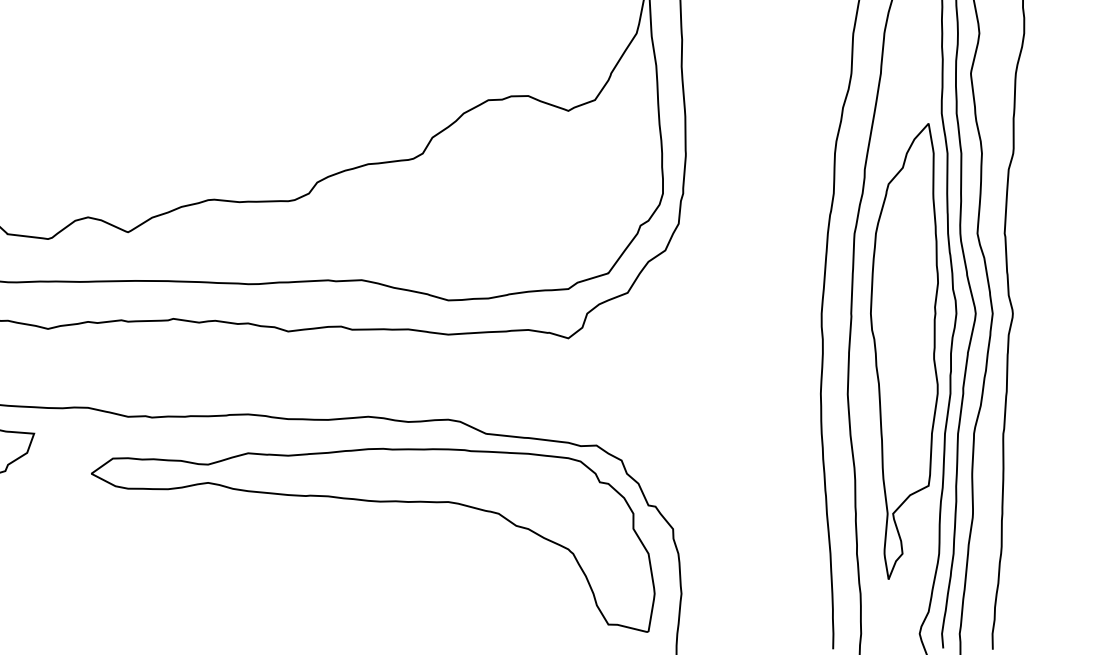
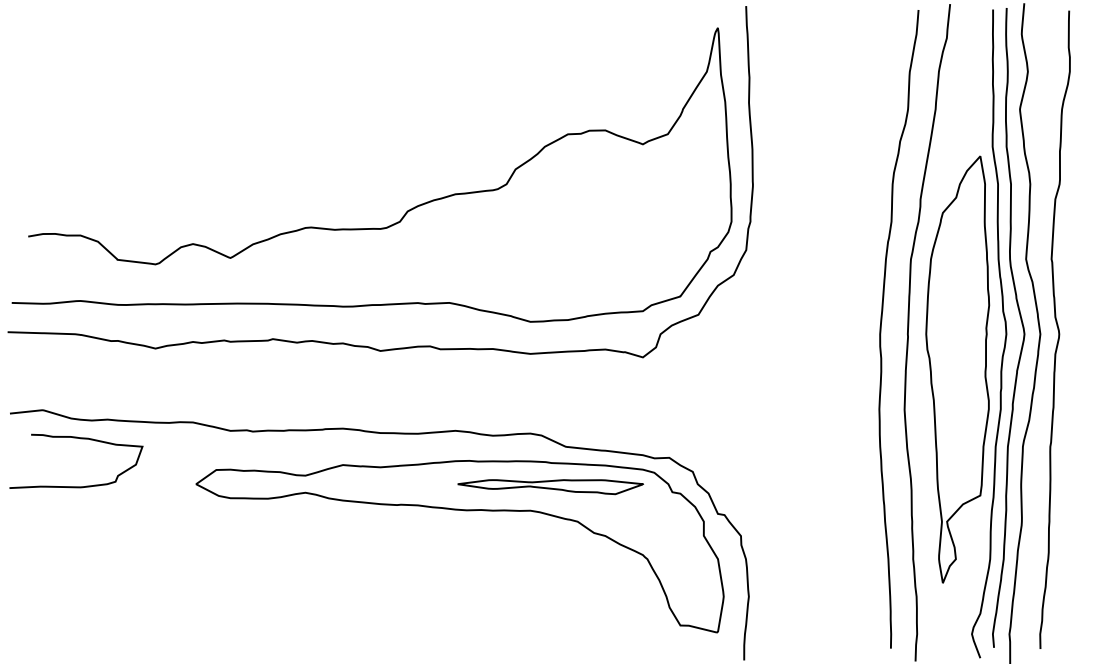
part: (469, 477) -> (550, 487), added

